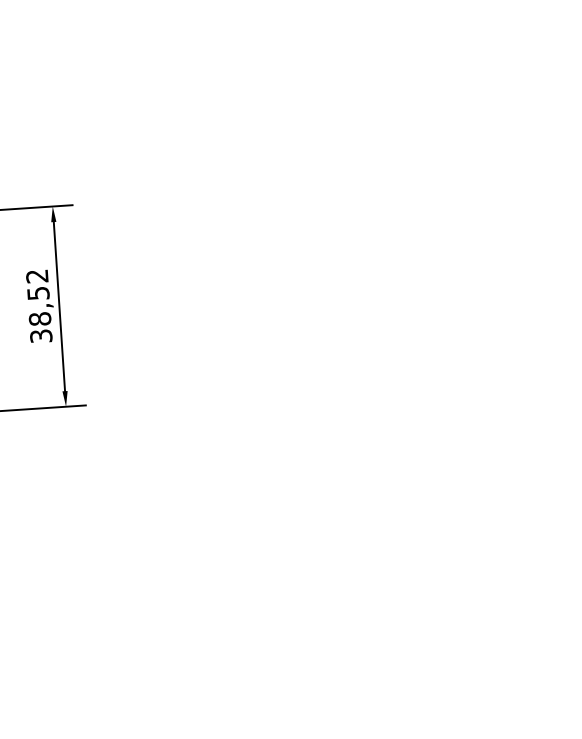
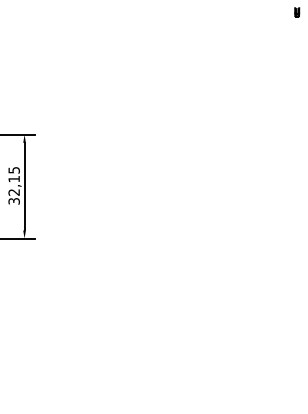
text: (37, 298) -> (13, 181), 38,52 -> 32,15

